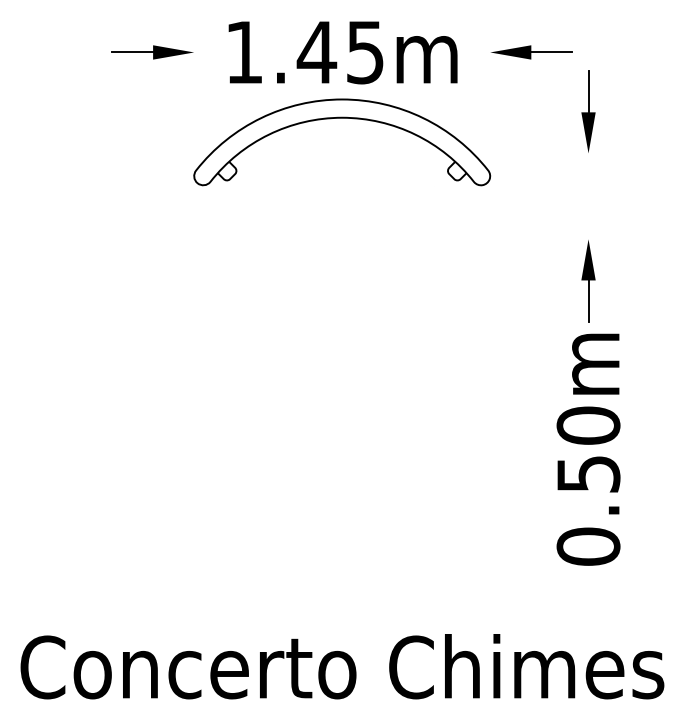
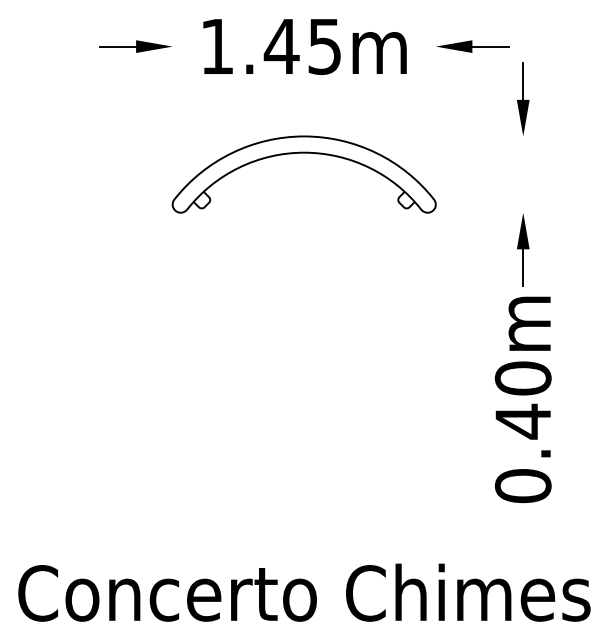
part: (342, 118) -> (304, 153), moved
text: (588, 474) -> (523, 421), 0.50m -> 0.40m

